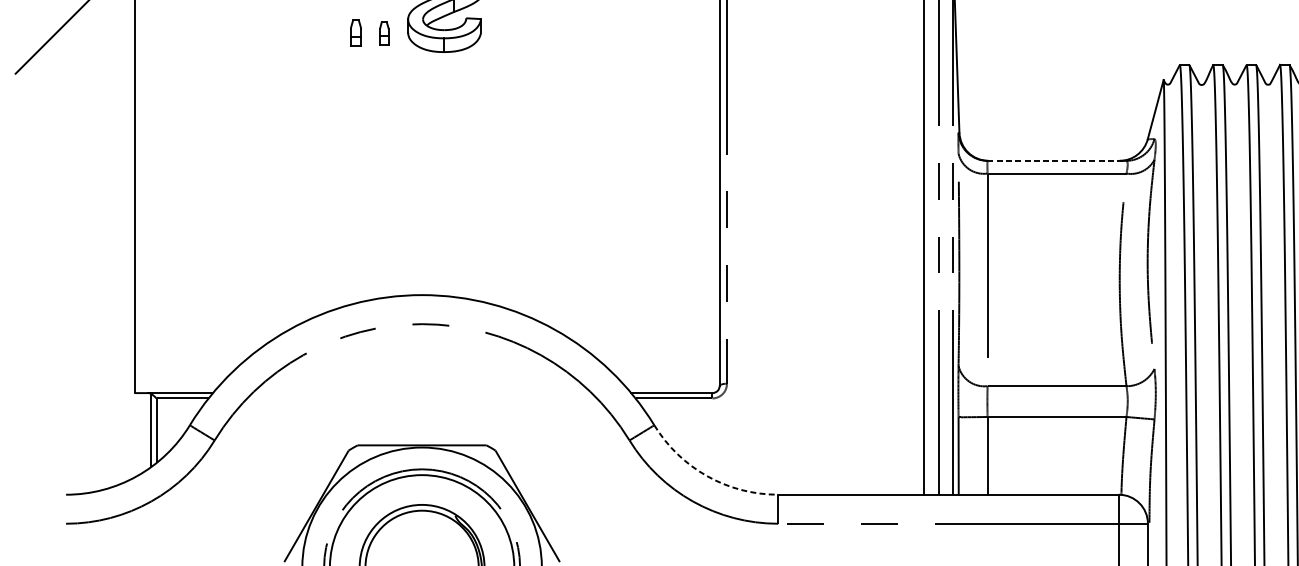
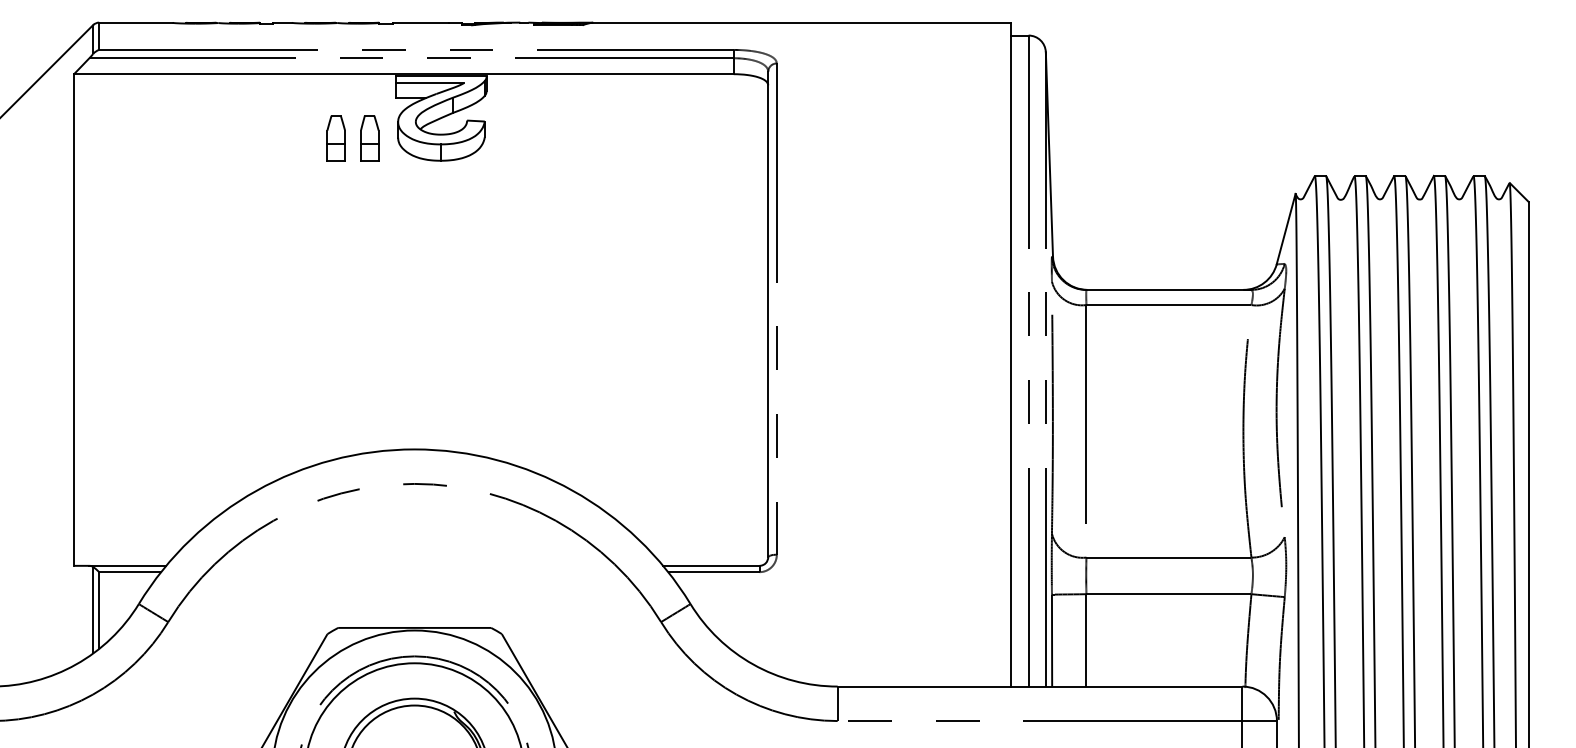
part: (355, 33) -> (335, 138), size x1.43
part: (384, 33) -> (369, 138), size x1.67
line: (1056, 160) -> (1168, 289), dashed -> solid
arc: (707, 476) -> (753, 664), dashed -> solid

